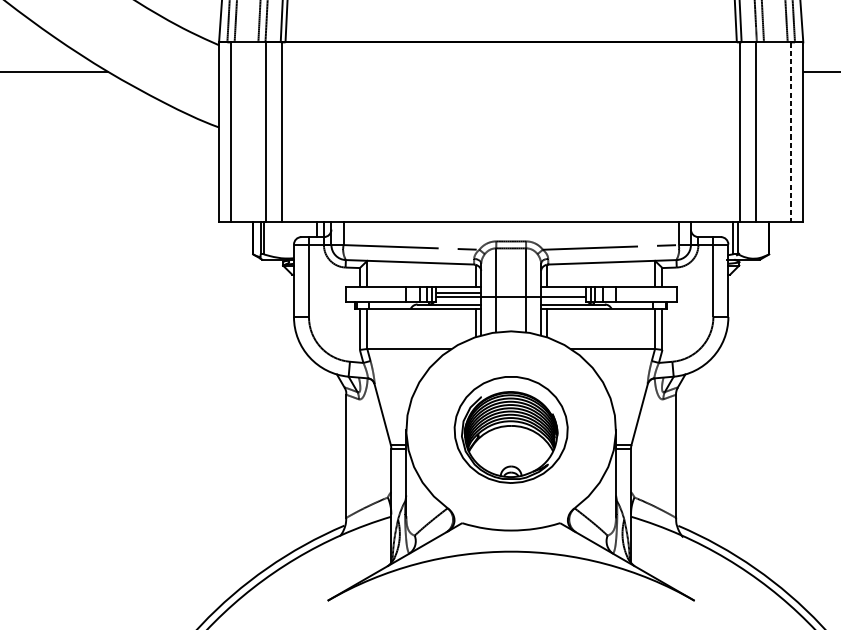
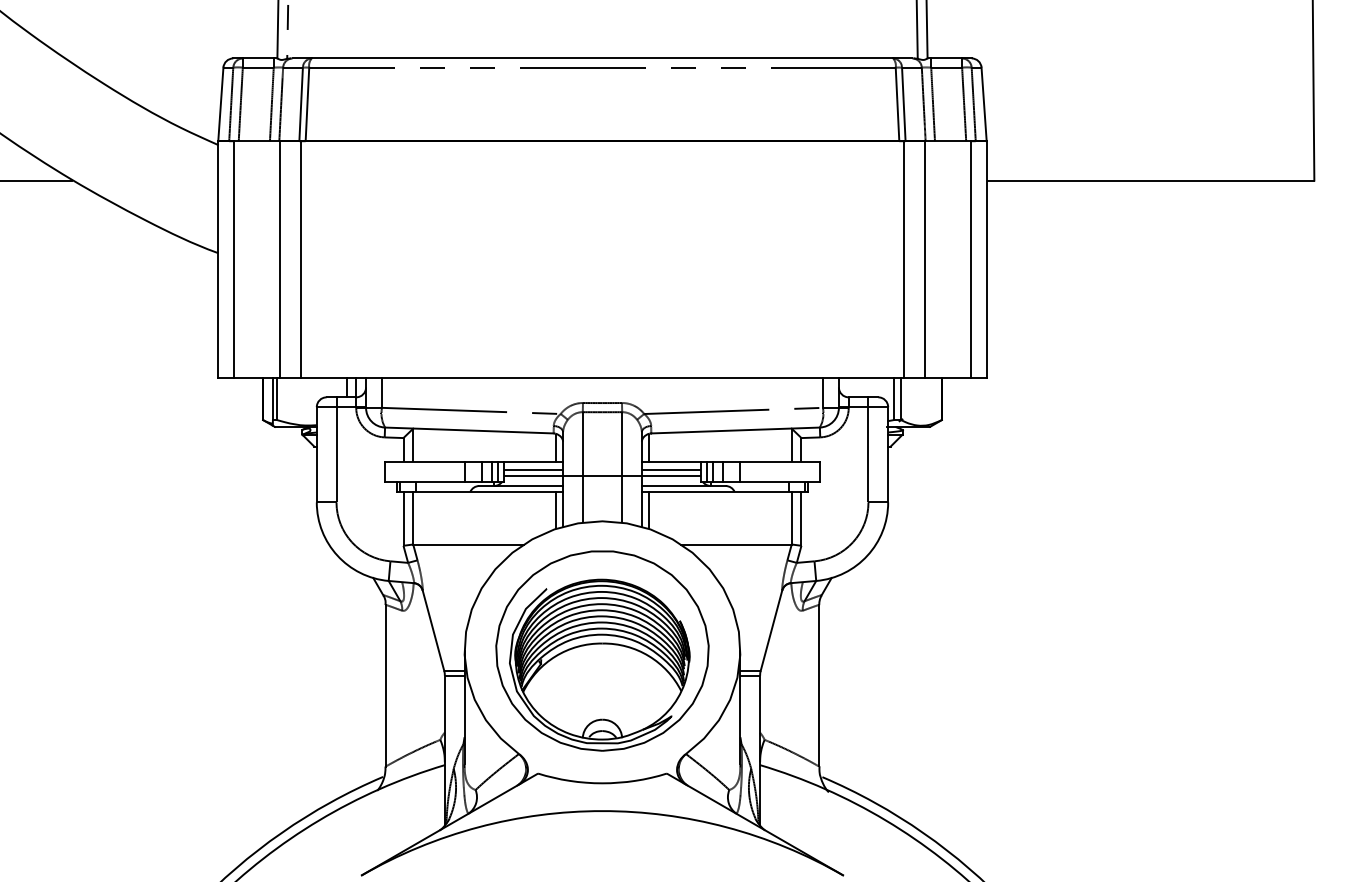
line: (791, 132) -> (971, 259), dashed -> solid
line: (563, 292) -> (671, 470), added
part: (511, 429) -> (602, 650), size x1.43

